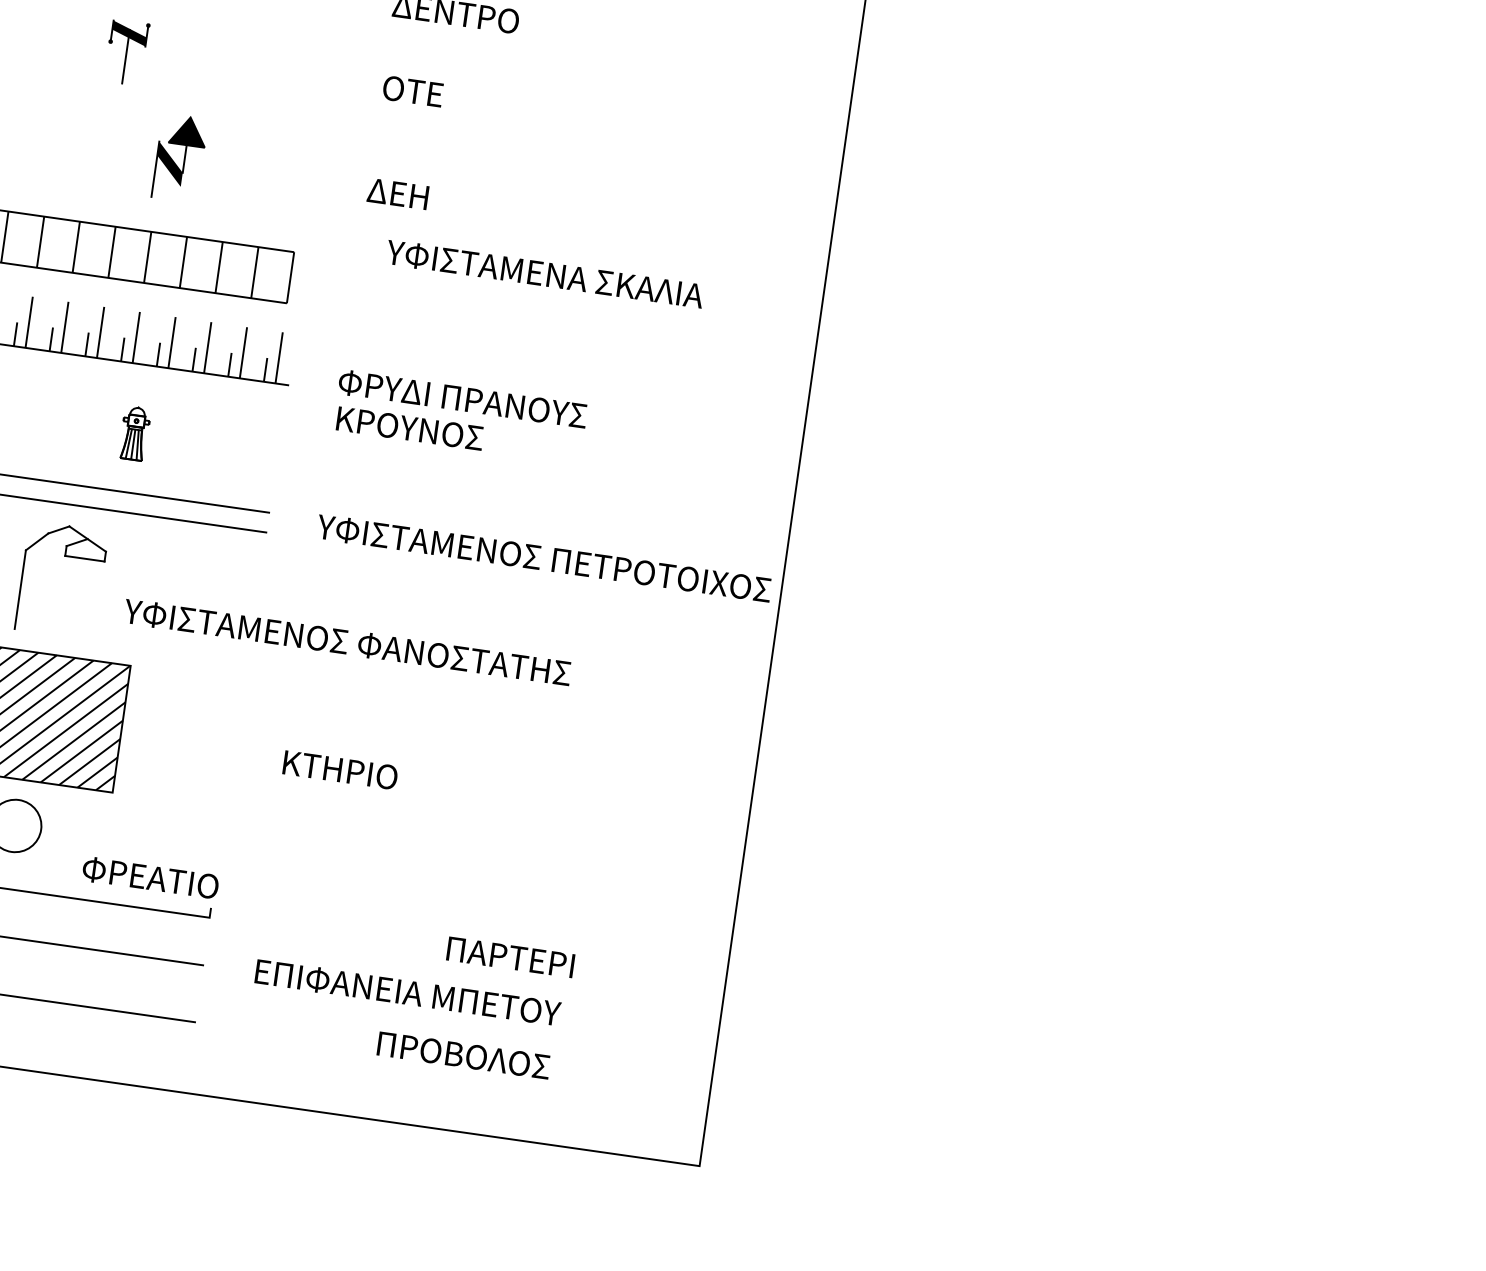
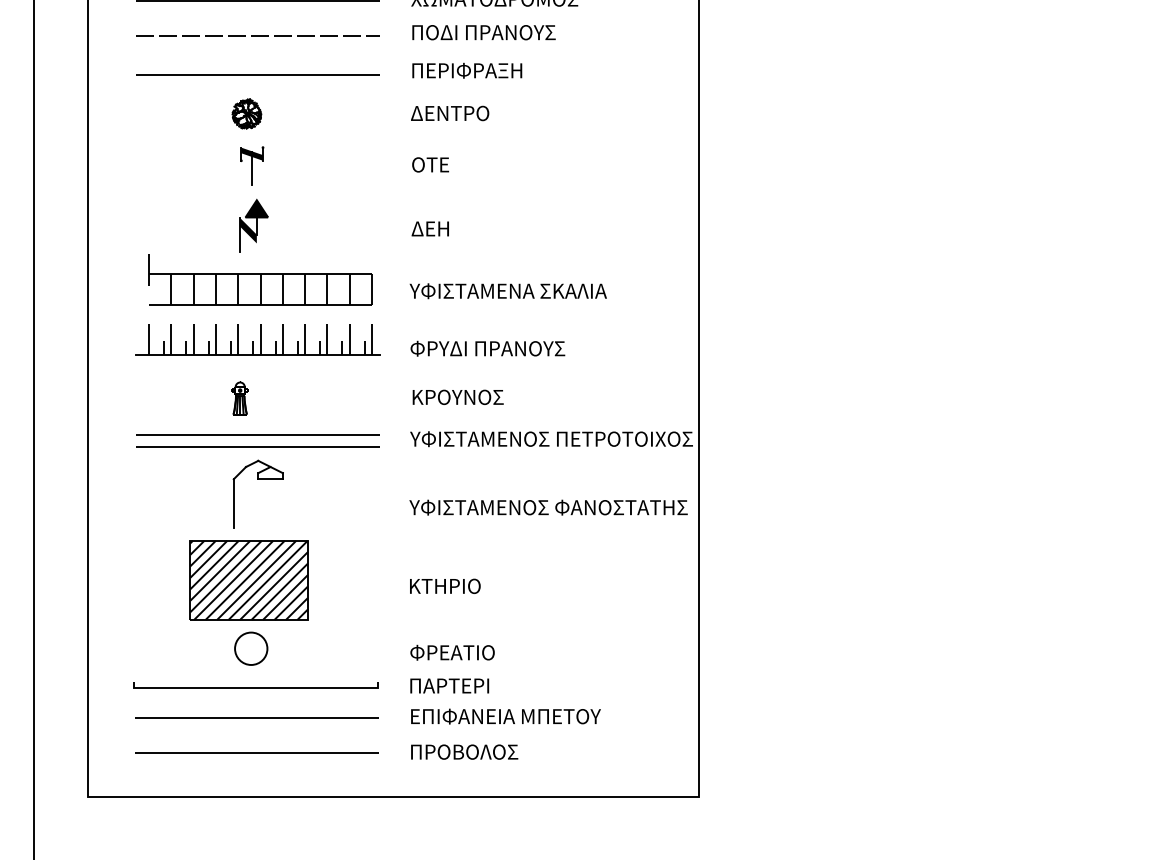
part: (179, 157) -> (253, 225), moved
text: (543, 274) -> (507, 291), moved
text: (409, 427) -> (457, 396), moved
part: (133, 433) -> (239, 398), moved
text: (347, 642) -> (548, 507), moved
text: (150, 877) -> (452, 652), moved
text: (510, 956) -> (449, 685), moved
text: (463, 1054) -> (464, 751), moved

